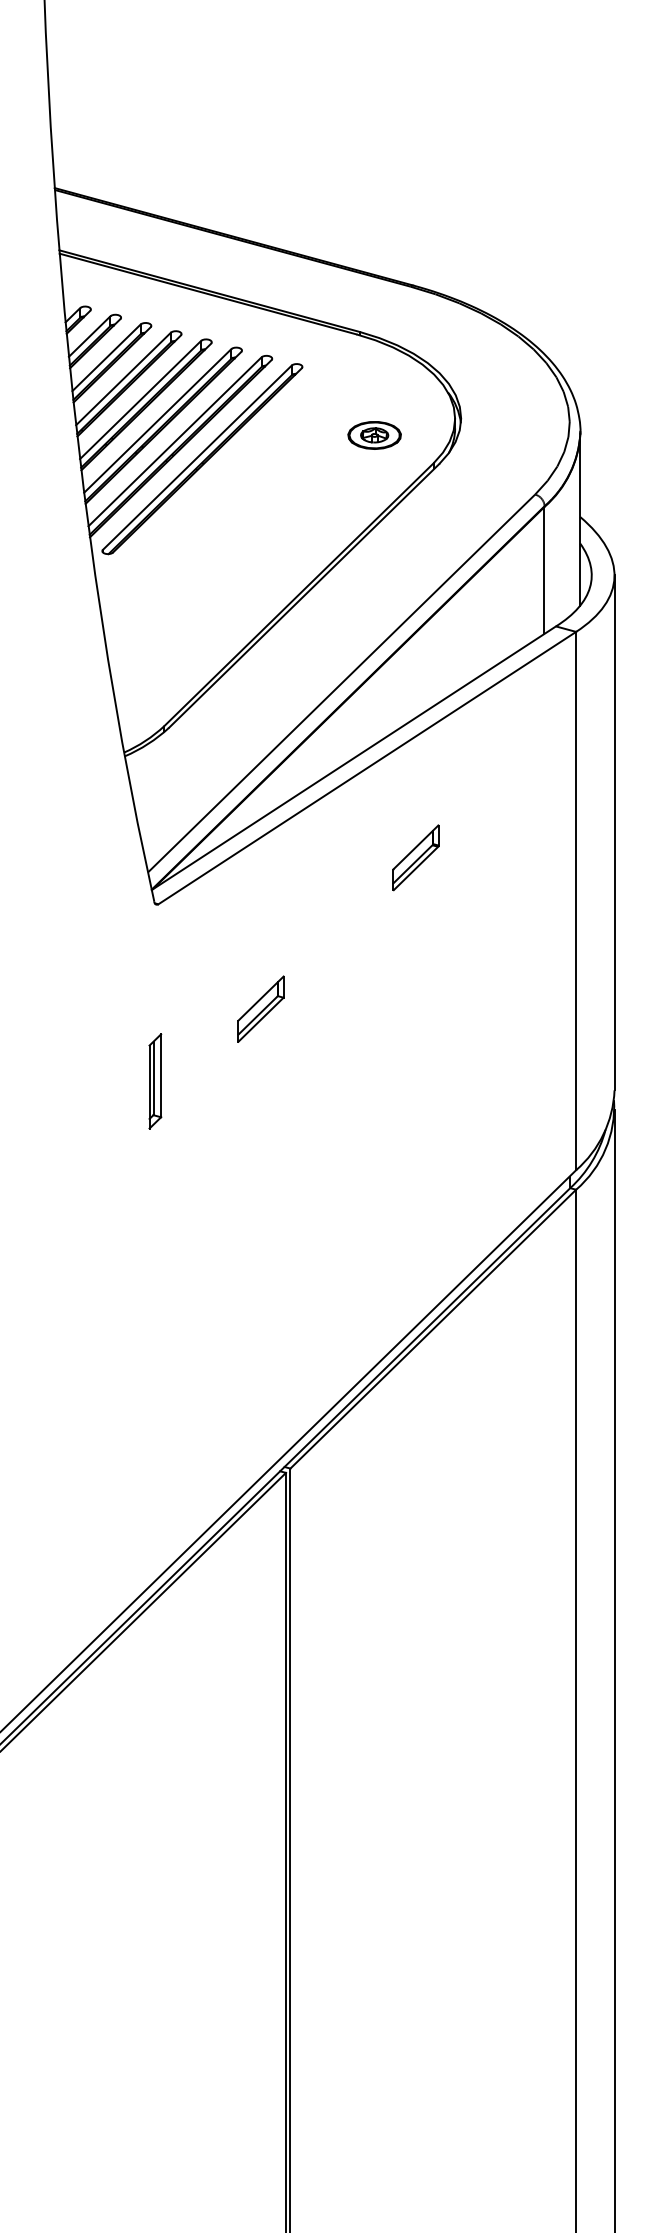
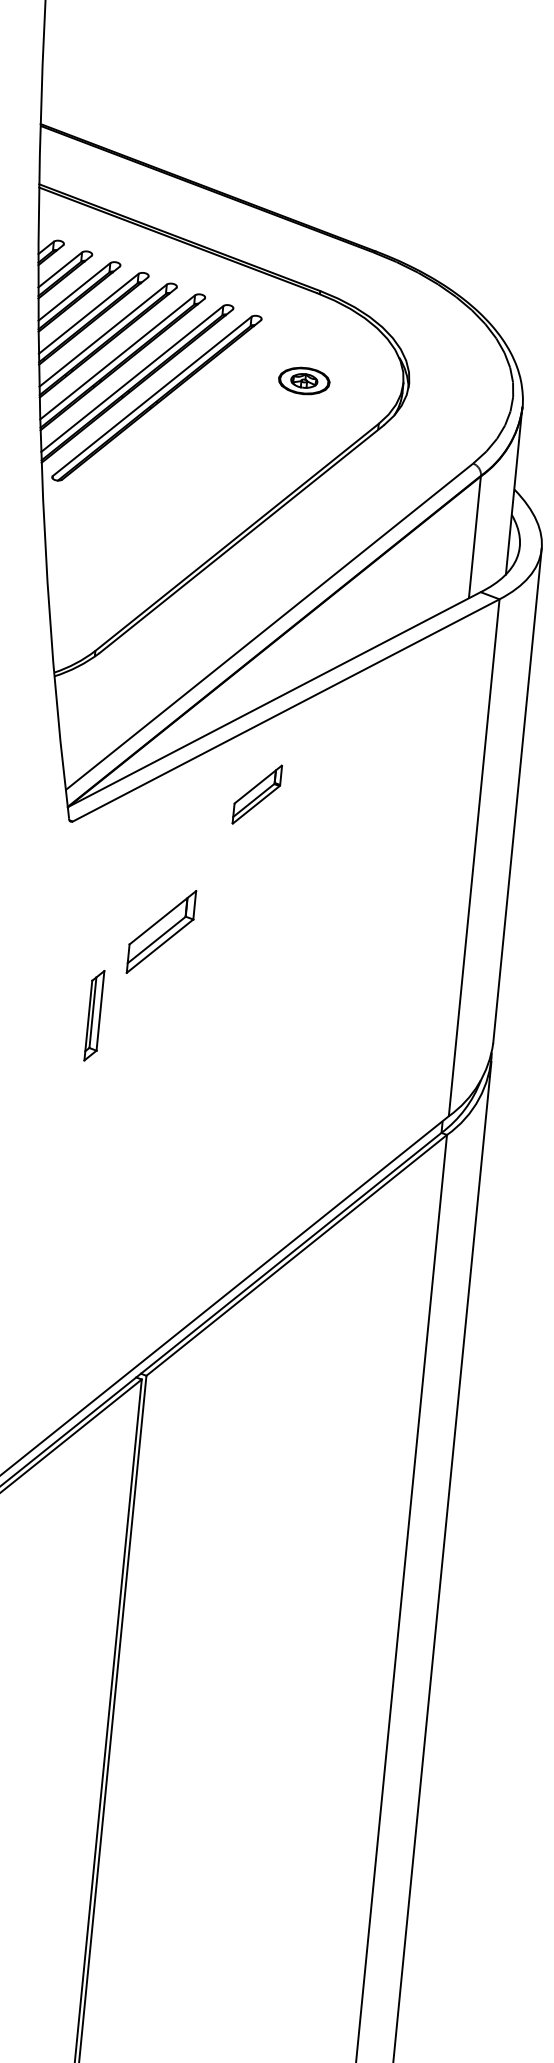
part: (374, 435) -> (304, 381), moved
part: (415, 857) -> (256, 794), moved
part: (260, 1008) -> (161, 931), size x1.4
part: (155, 1081) -> (94, 1015), moved

